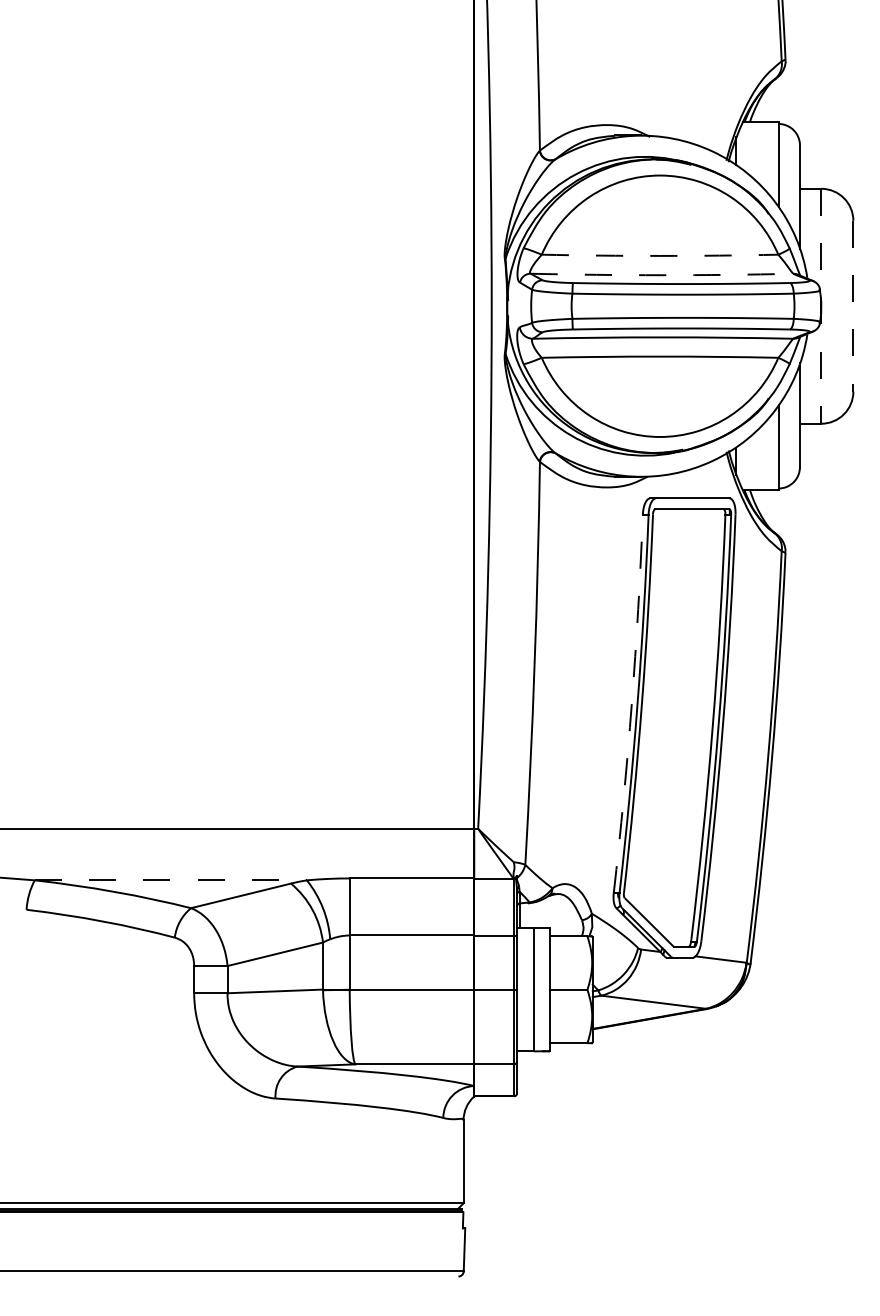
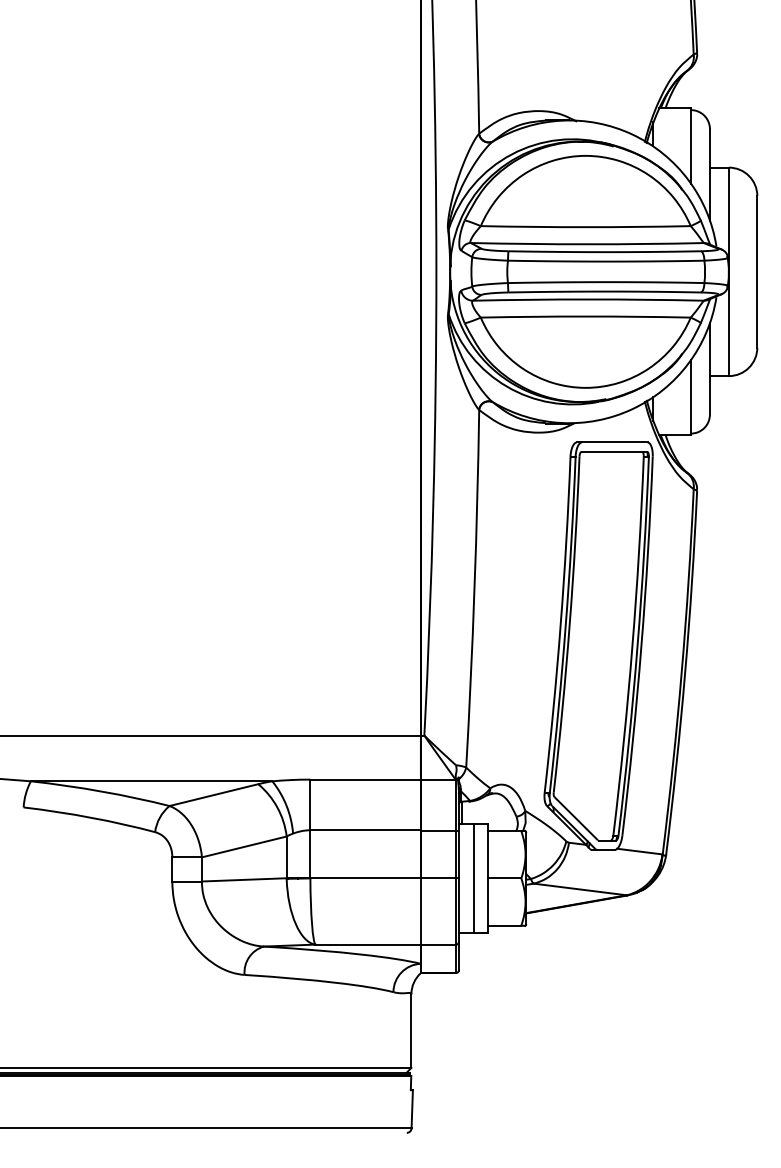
arc: (660, 255) -> (586, 226), dashed -> solid
arc: (661, 275) -> (587, 244), dashed -> solid
line: (821, 306) -> (729, 272), dashed -> solid
line: (853, 306) -> (757, 272), dashed -> solid
arc: (631, 704) -> (560, 625), dashed -> solid
line: (171, 880) -> (152, 781), dashed -> solid

